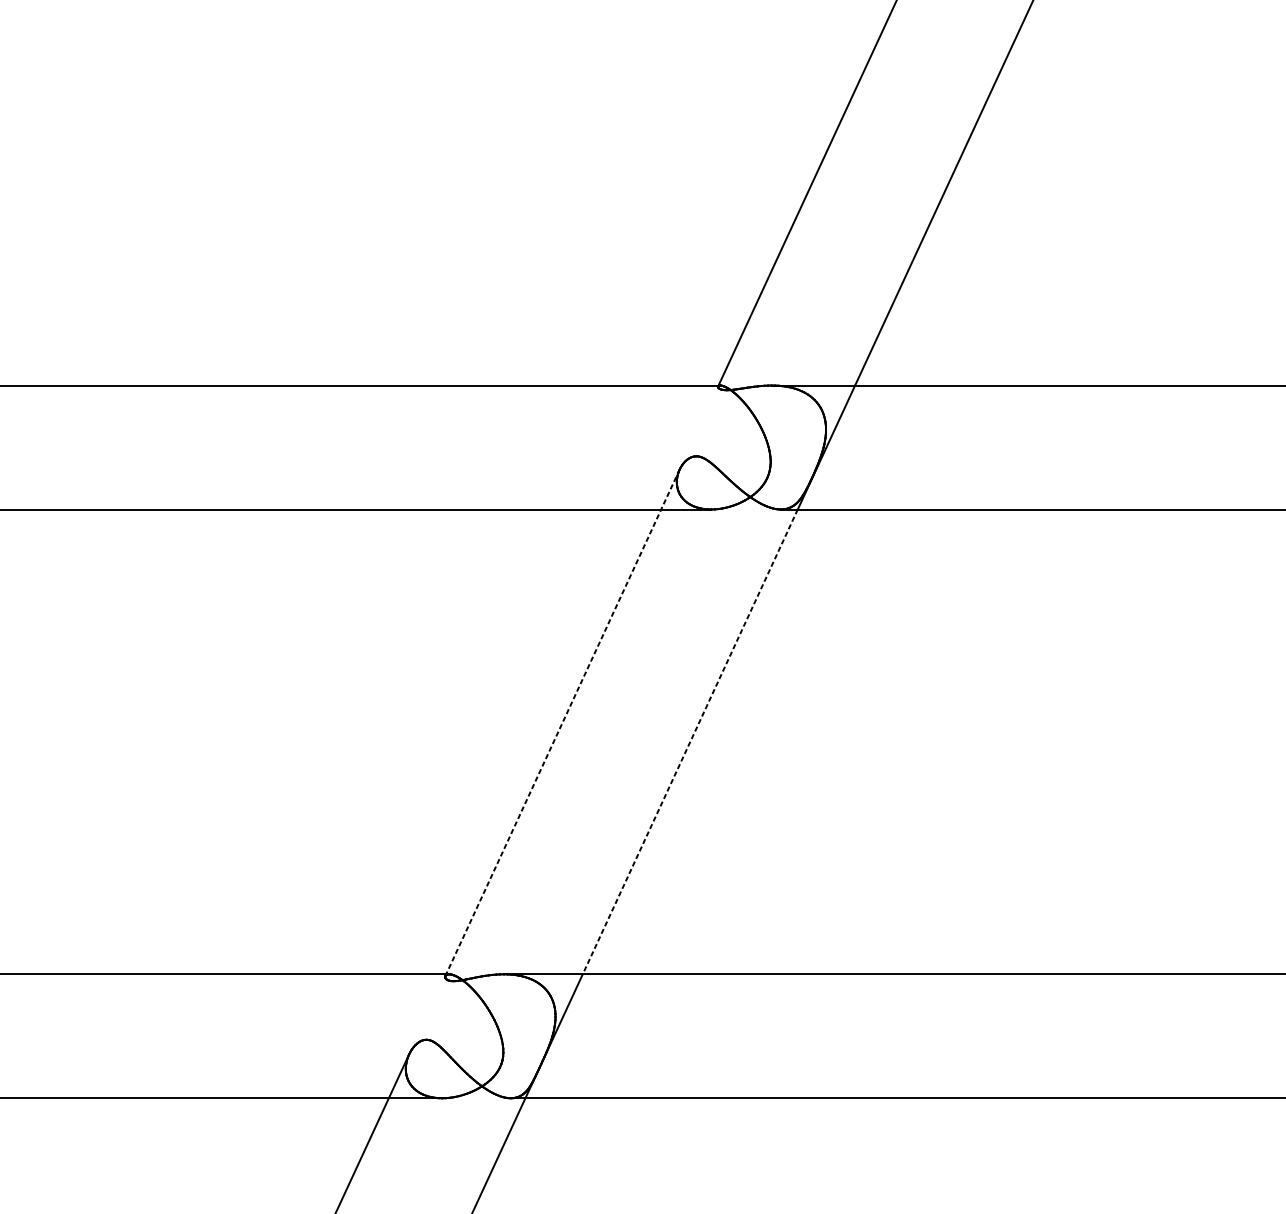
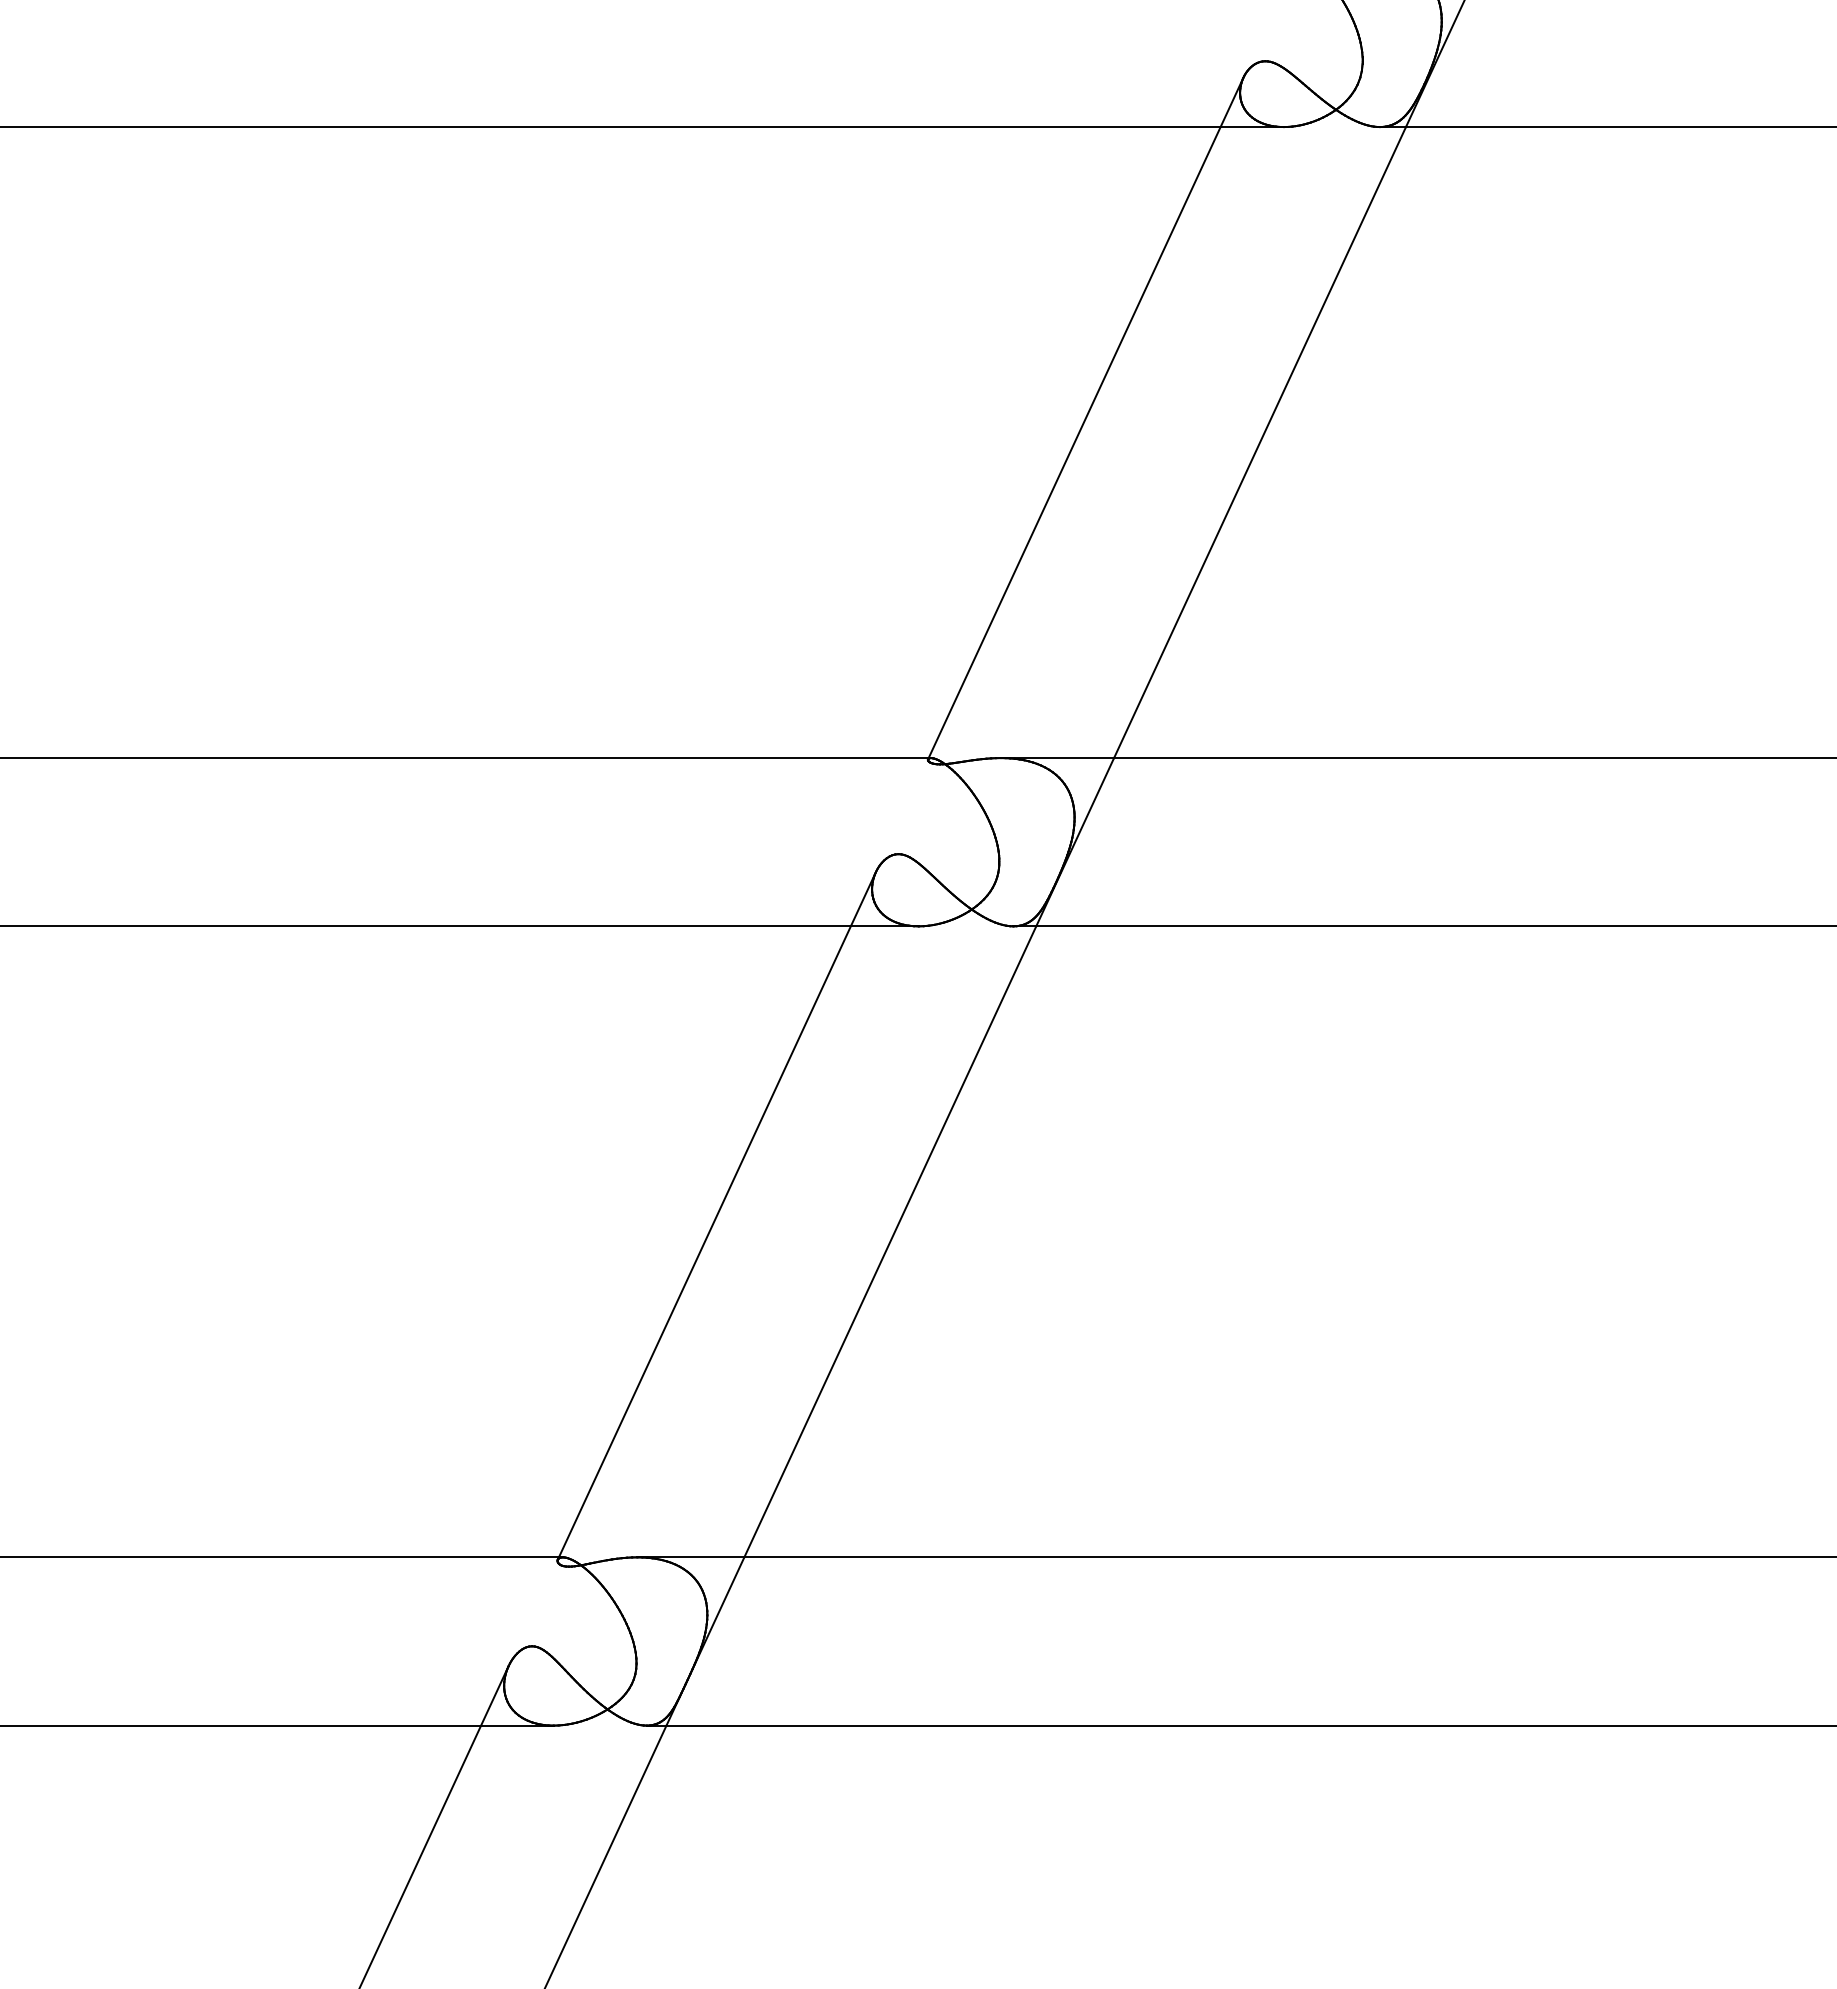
line: (562, 722) -> (716, 1215), dashed -> solid
line: (690, 741) -> (890, 1241), dashed -> solid

